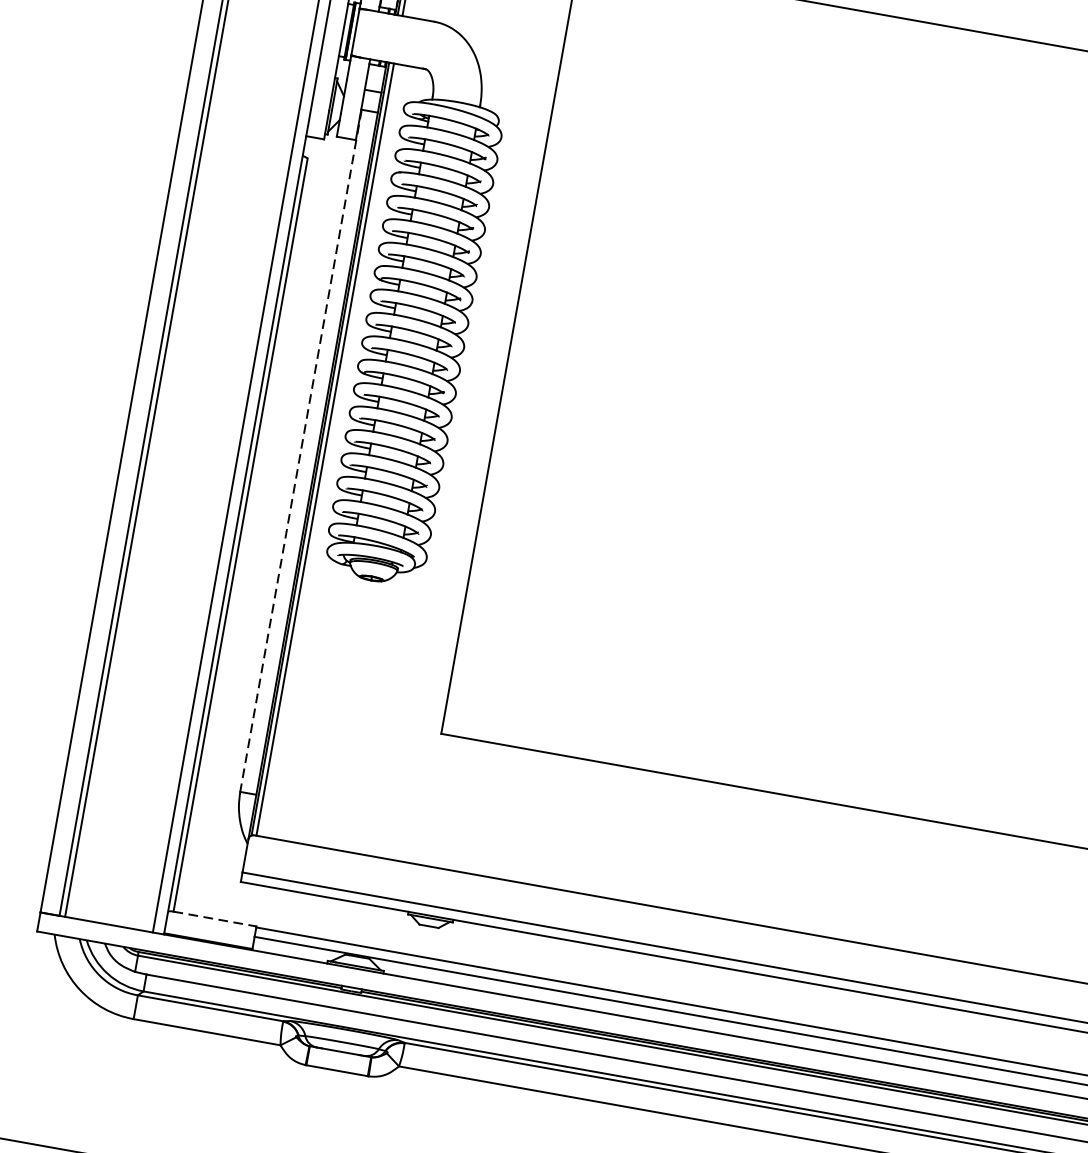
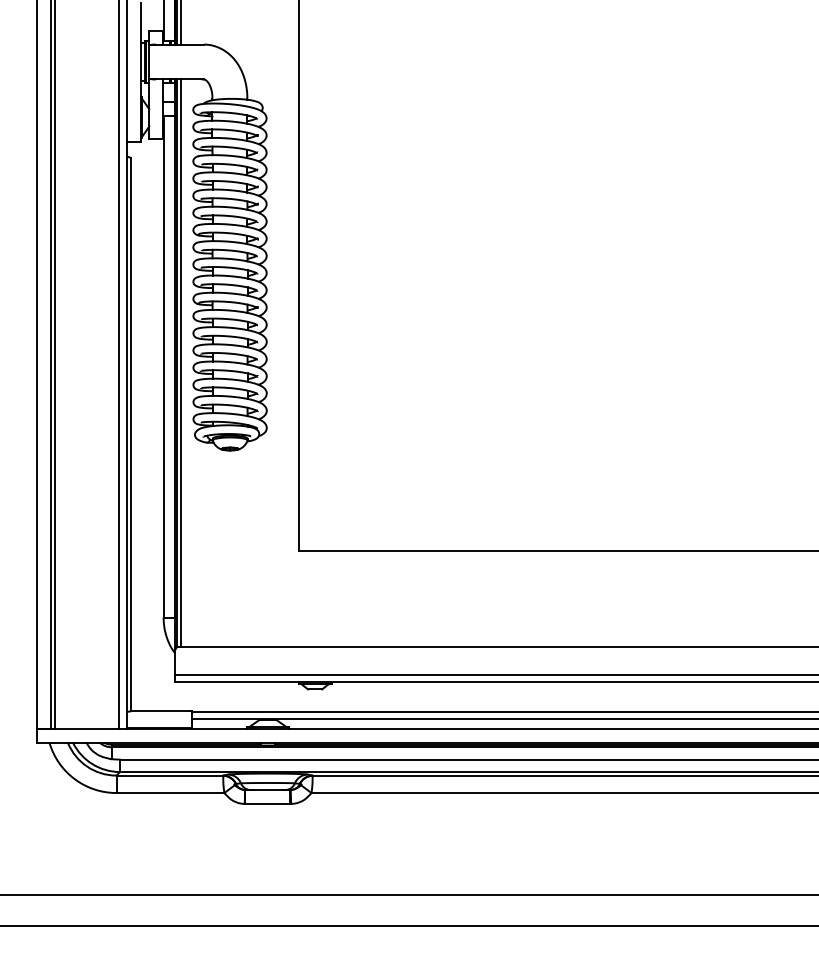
line: (300, 451) -> (163, 367), dashed -> solid
line: (216, 919) -> (162, 711), dashed -> solid

